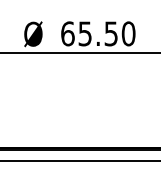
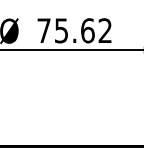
text: (98, 33) -> (74, 30), 65.50 -> 75.62

